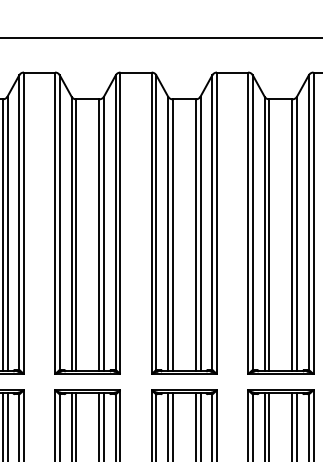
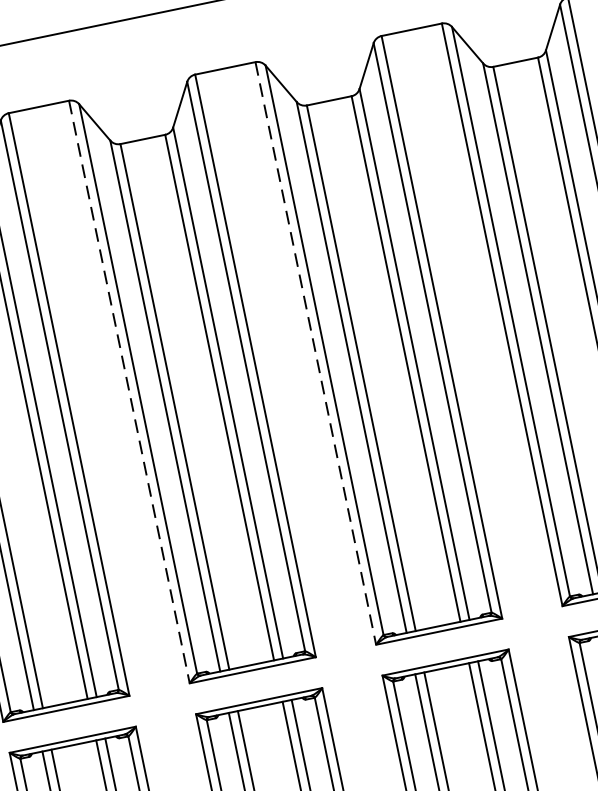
line: (55, 223) -> (130, 392), solid -> dashed
line: (151, 223) -> (315, 353), solid -> dashed

